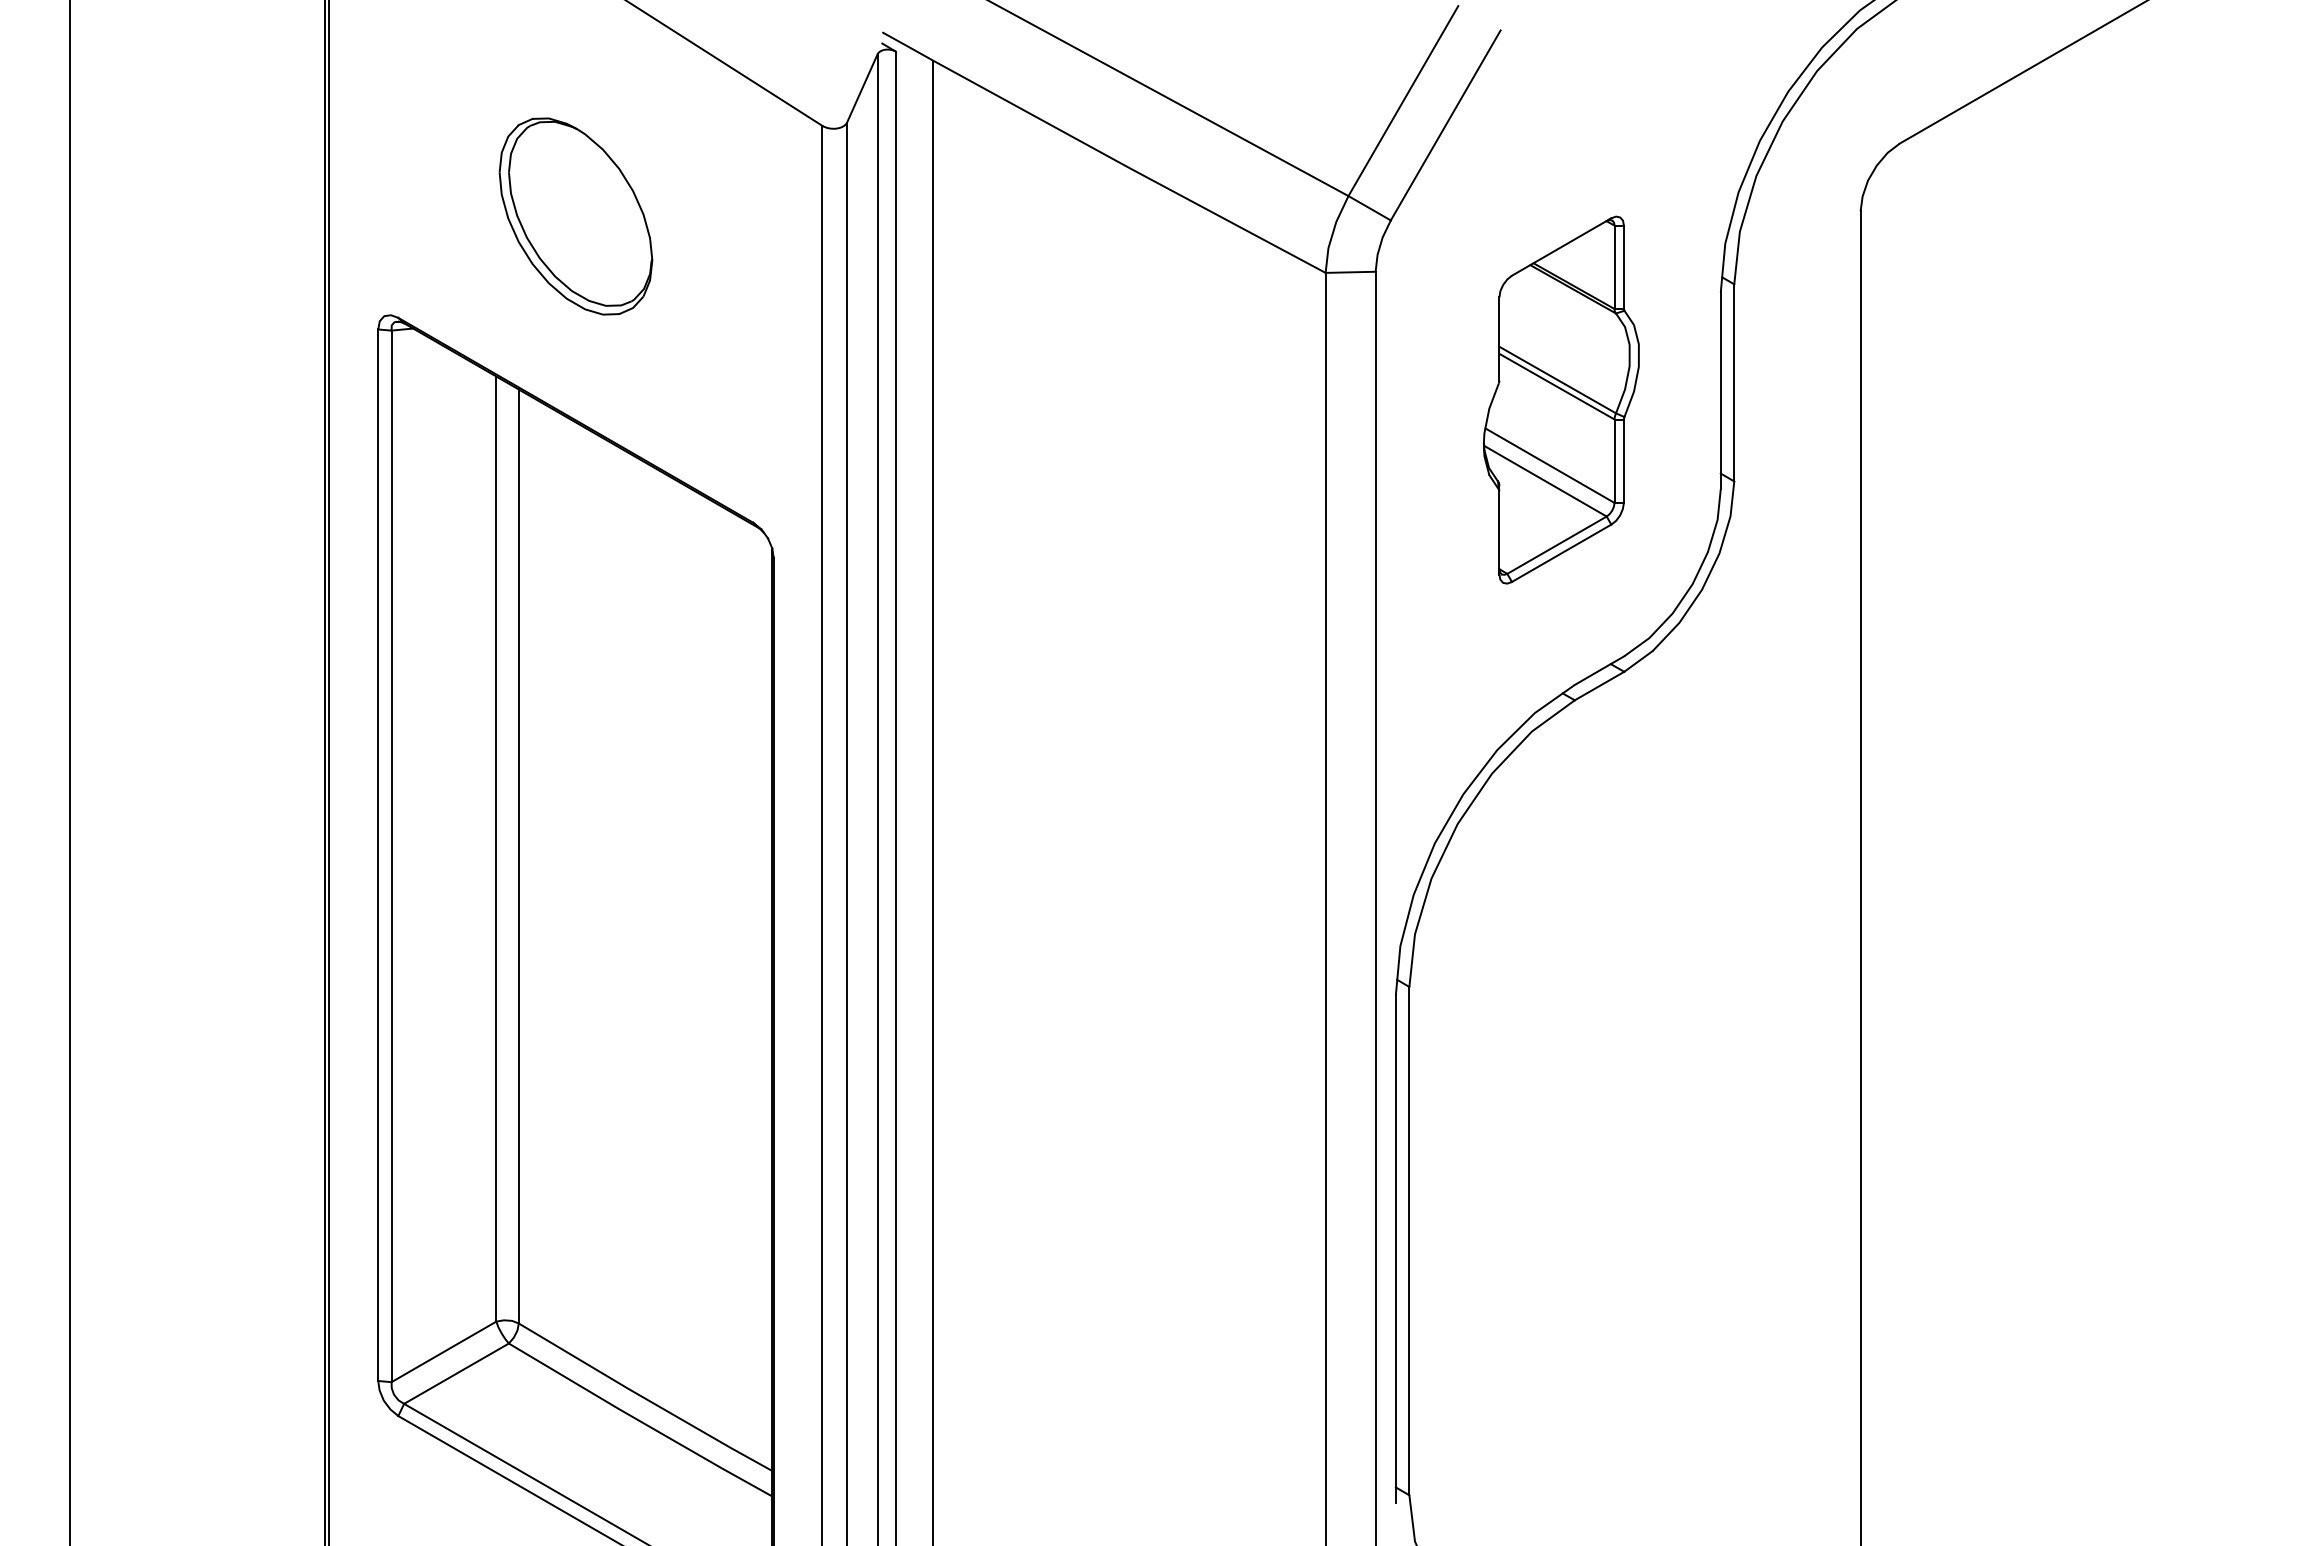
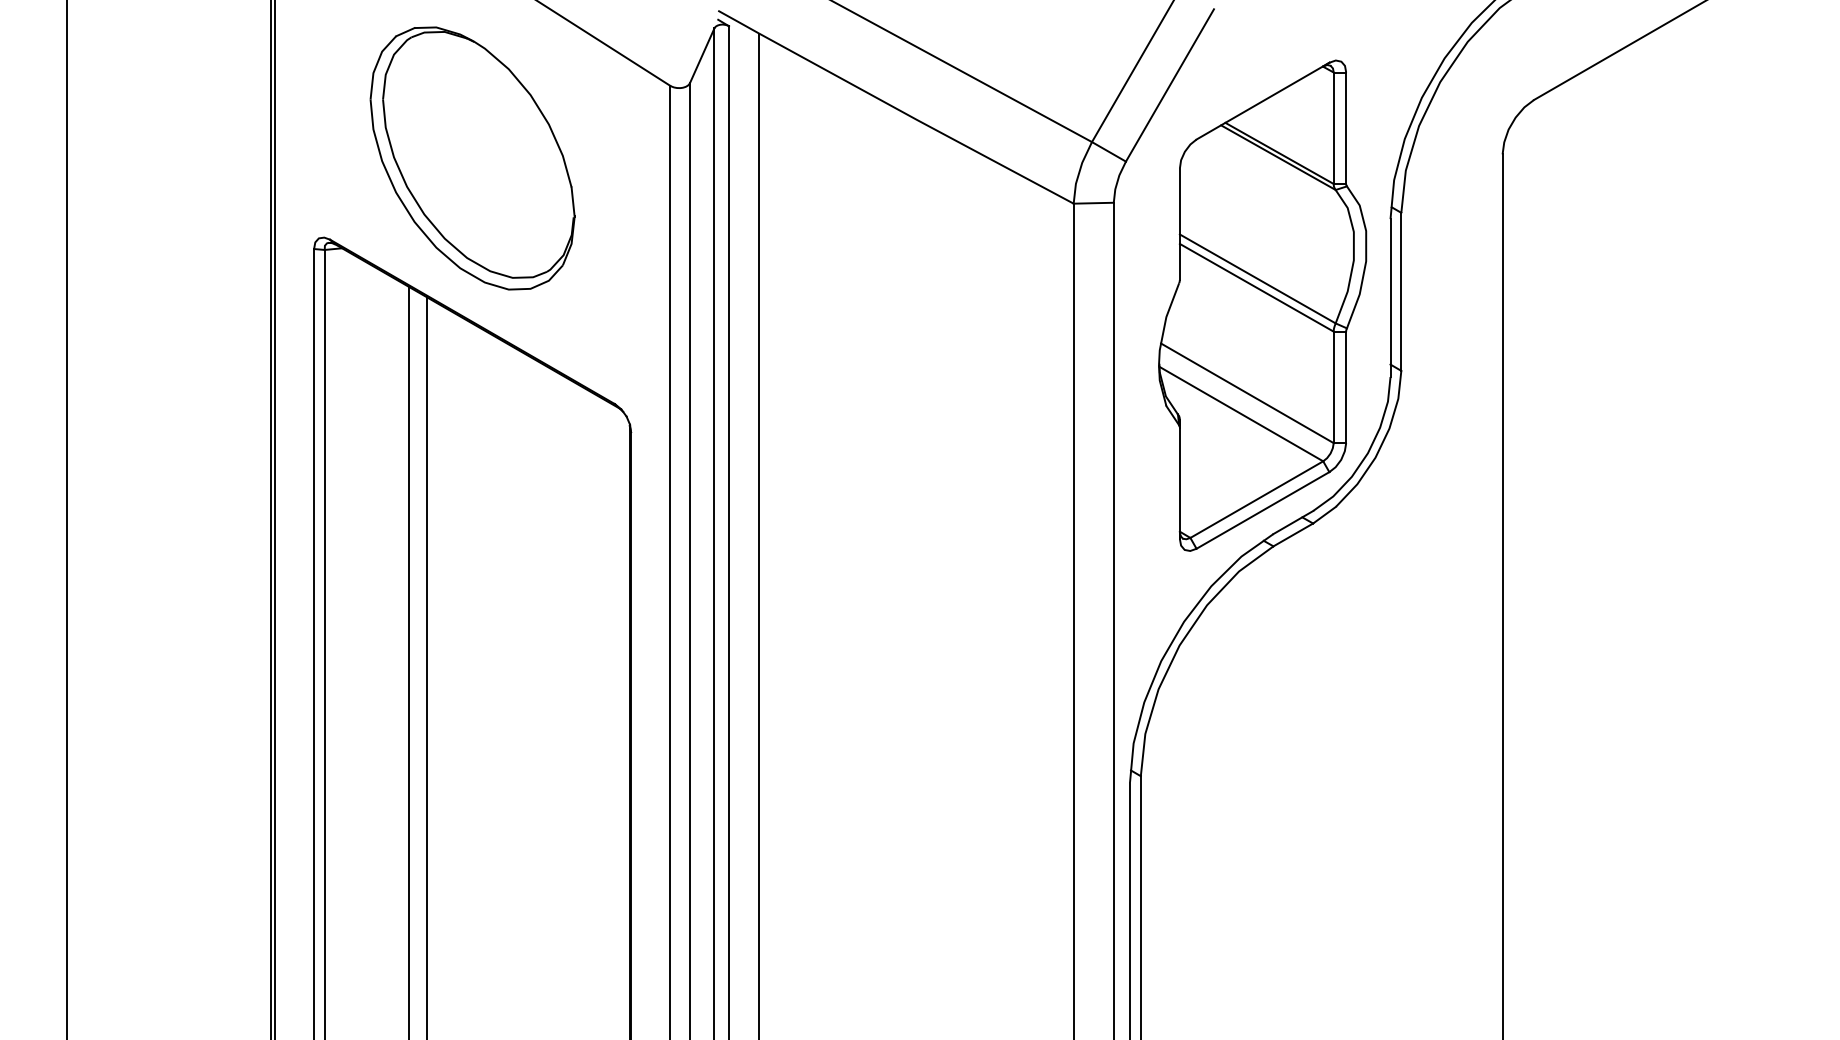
part: (575, 216) -> (472, 158), size x1.67
part: (1561, 399) -> (1262, 305), size x1.67

